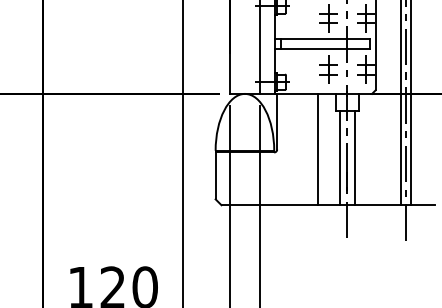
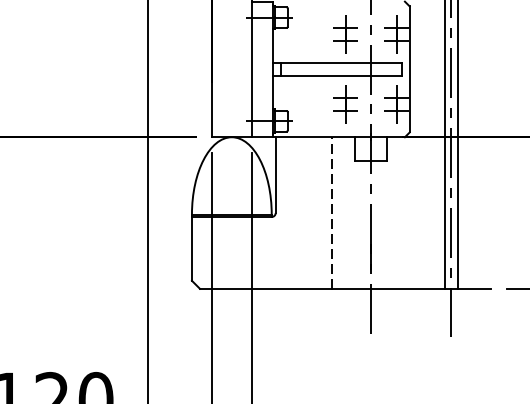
line: (318, 149) -> (331, 212), solid -> dashed
line: (340, 158) -> (361, 225), removed
line: (354, 158) -> (381, 225), removed

